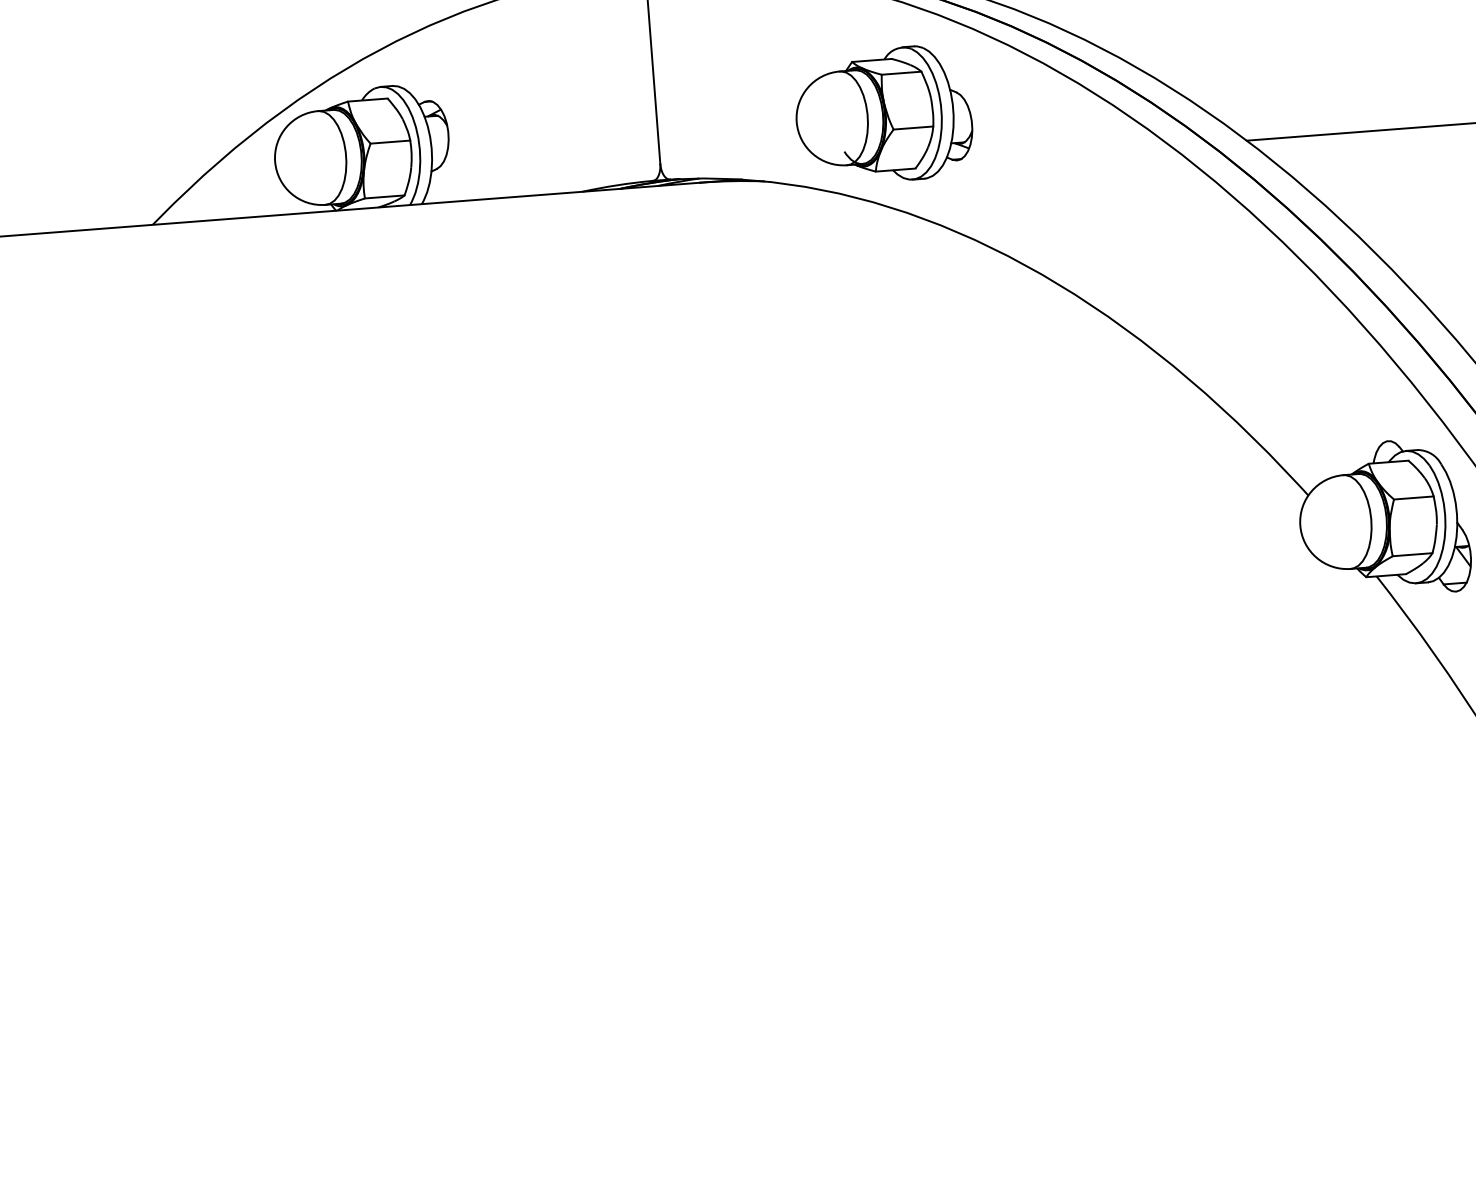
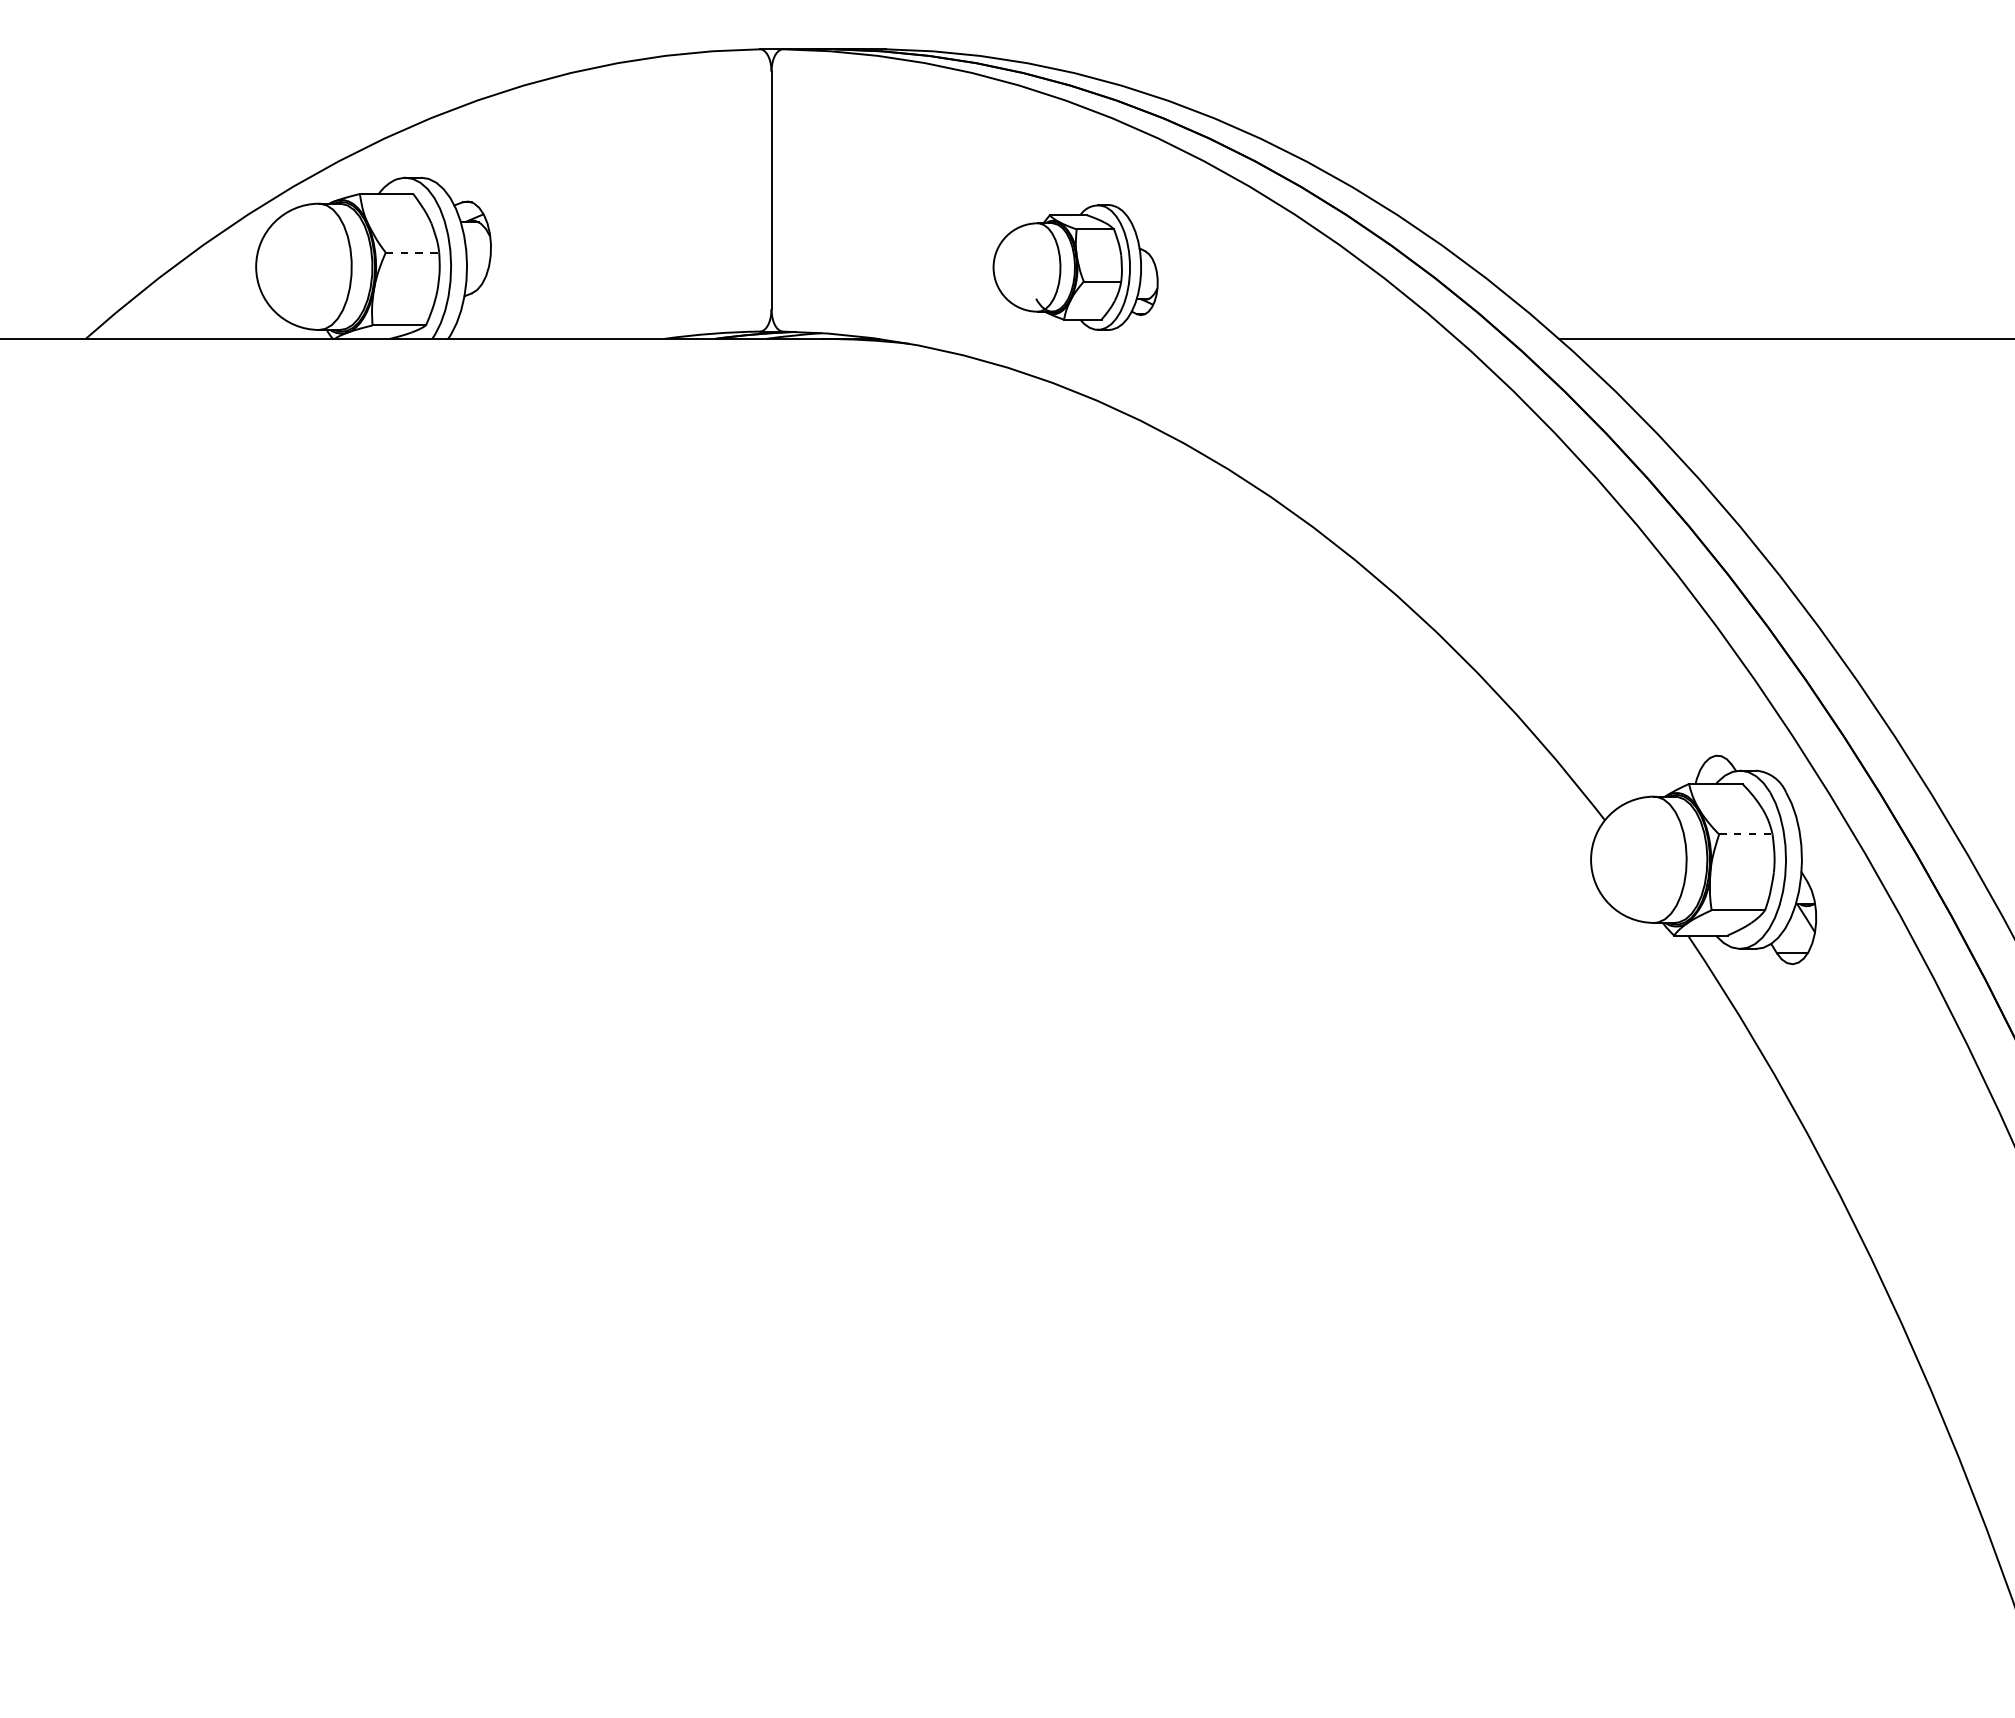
part: (883, 115) -> (1075, 267), size x0.7
line: (390, 142) -> (412, 252), solid -> dashed
line: (1413, 498) -> (1745, 834), solid -> dashed

